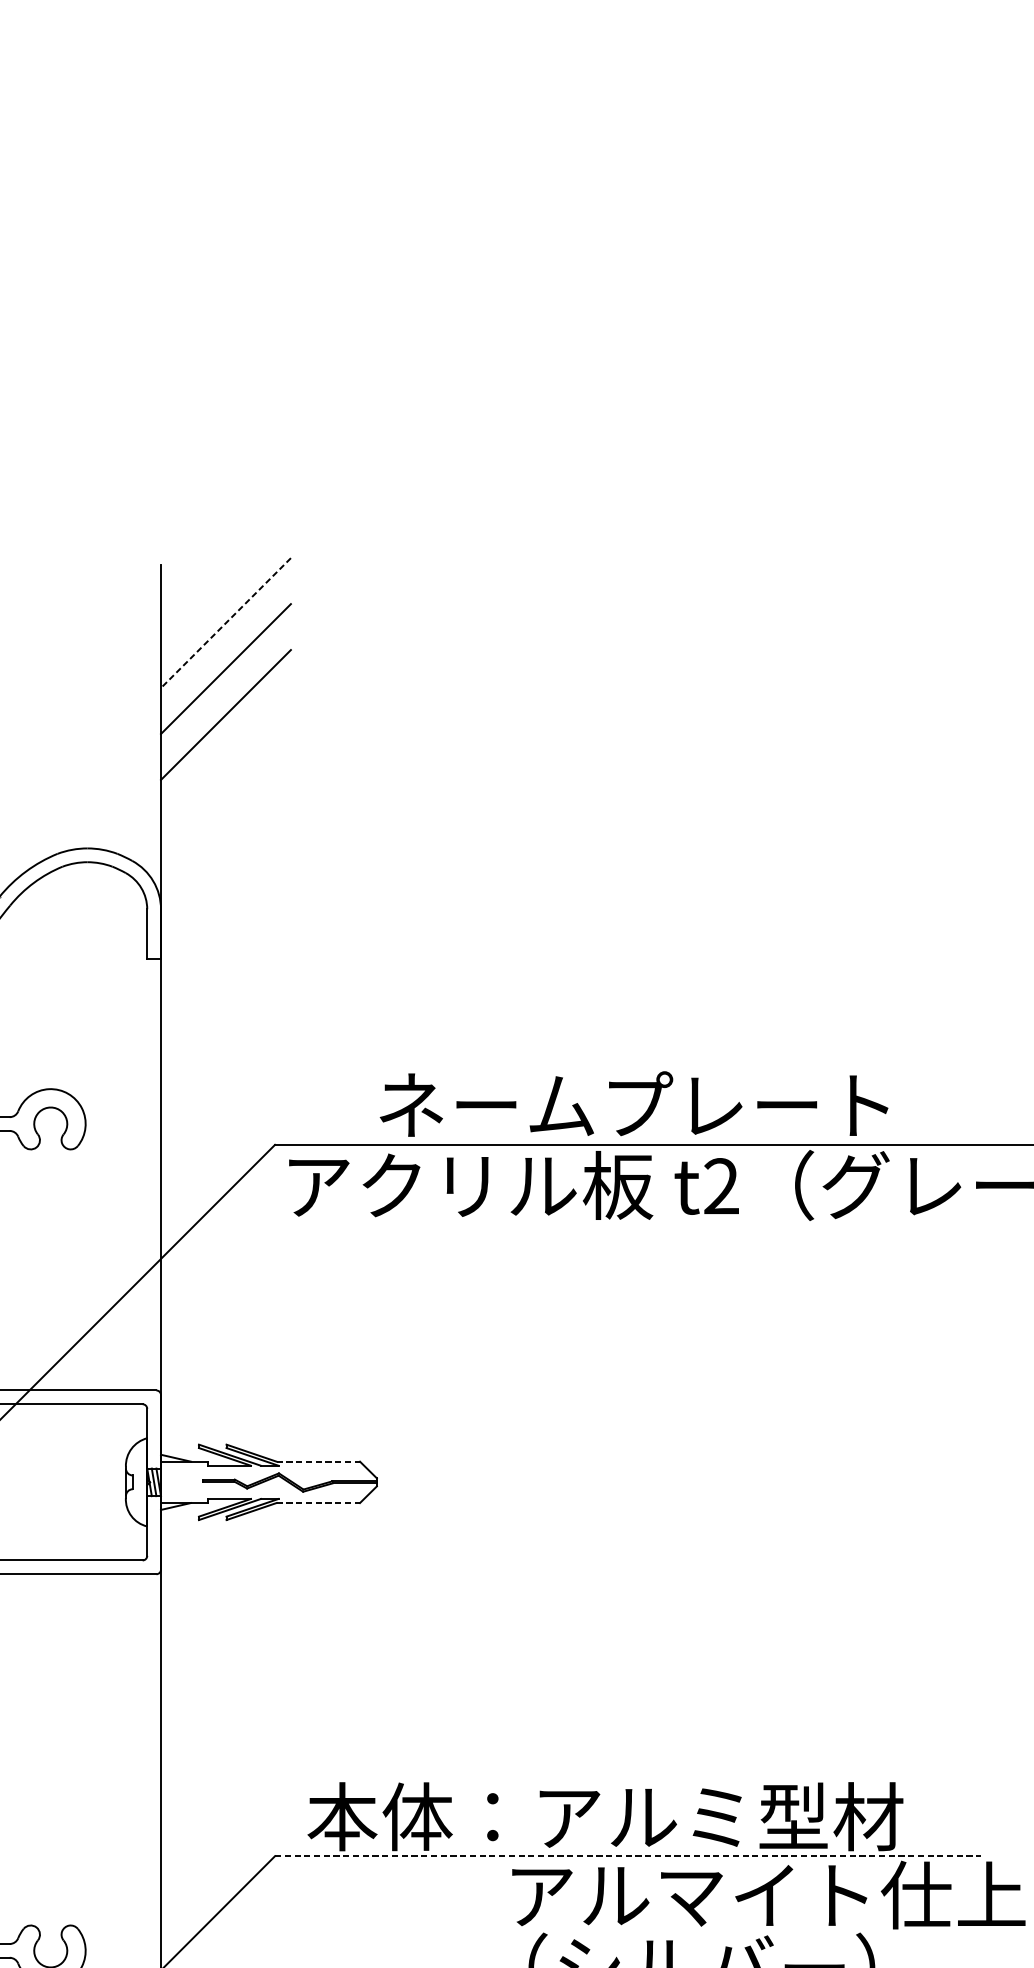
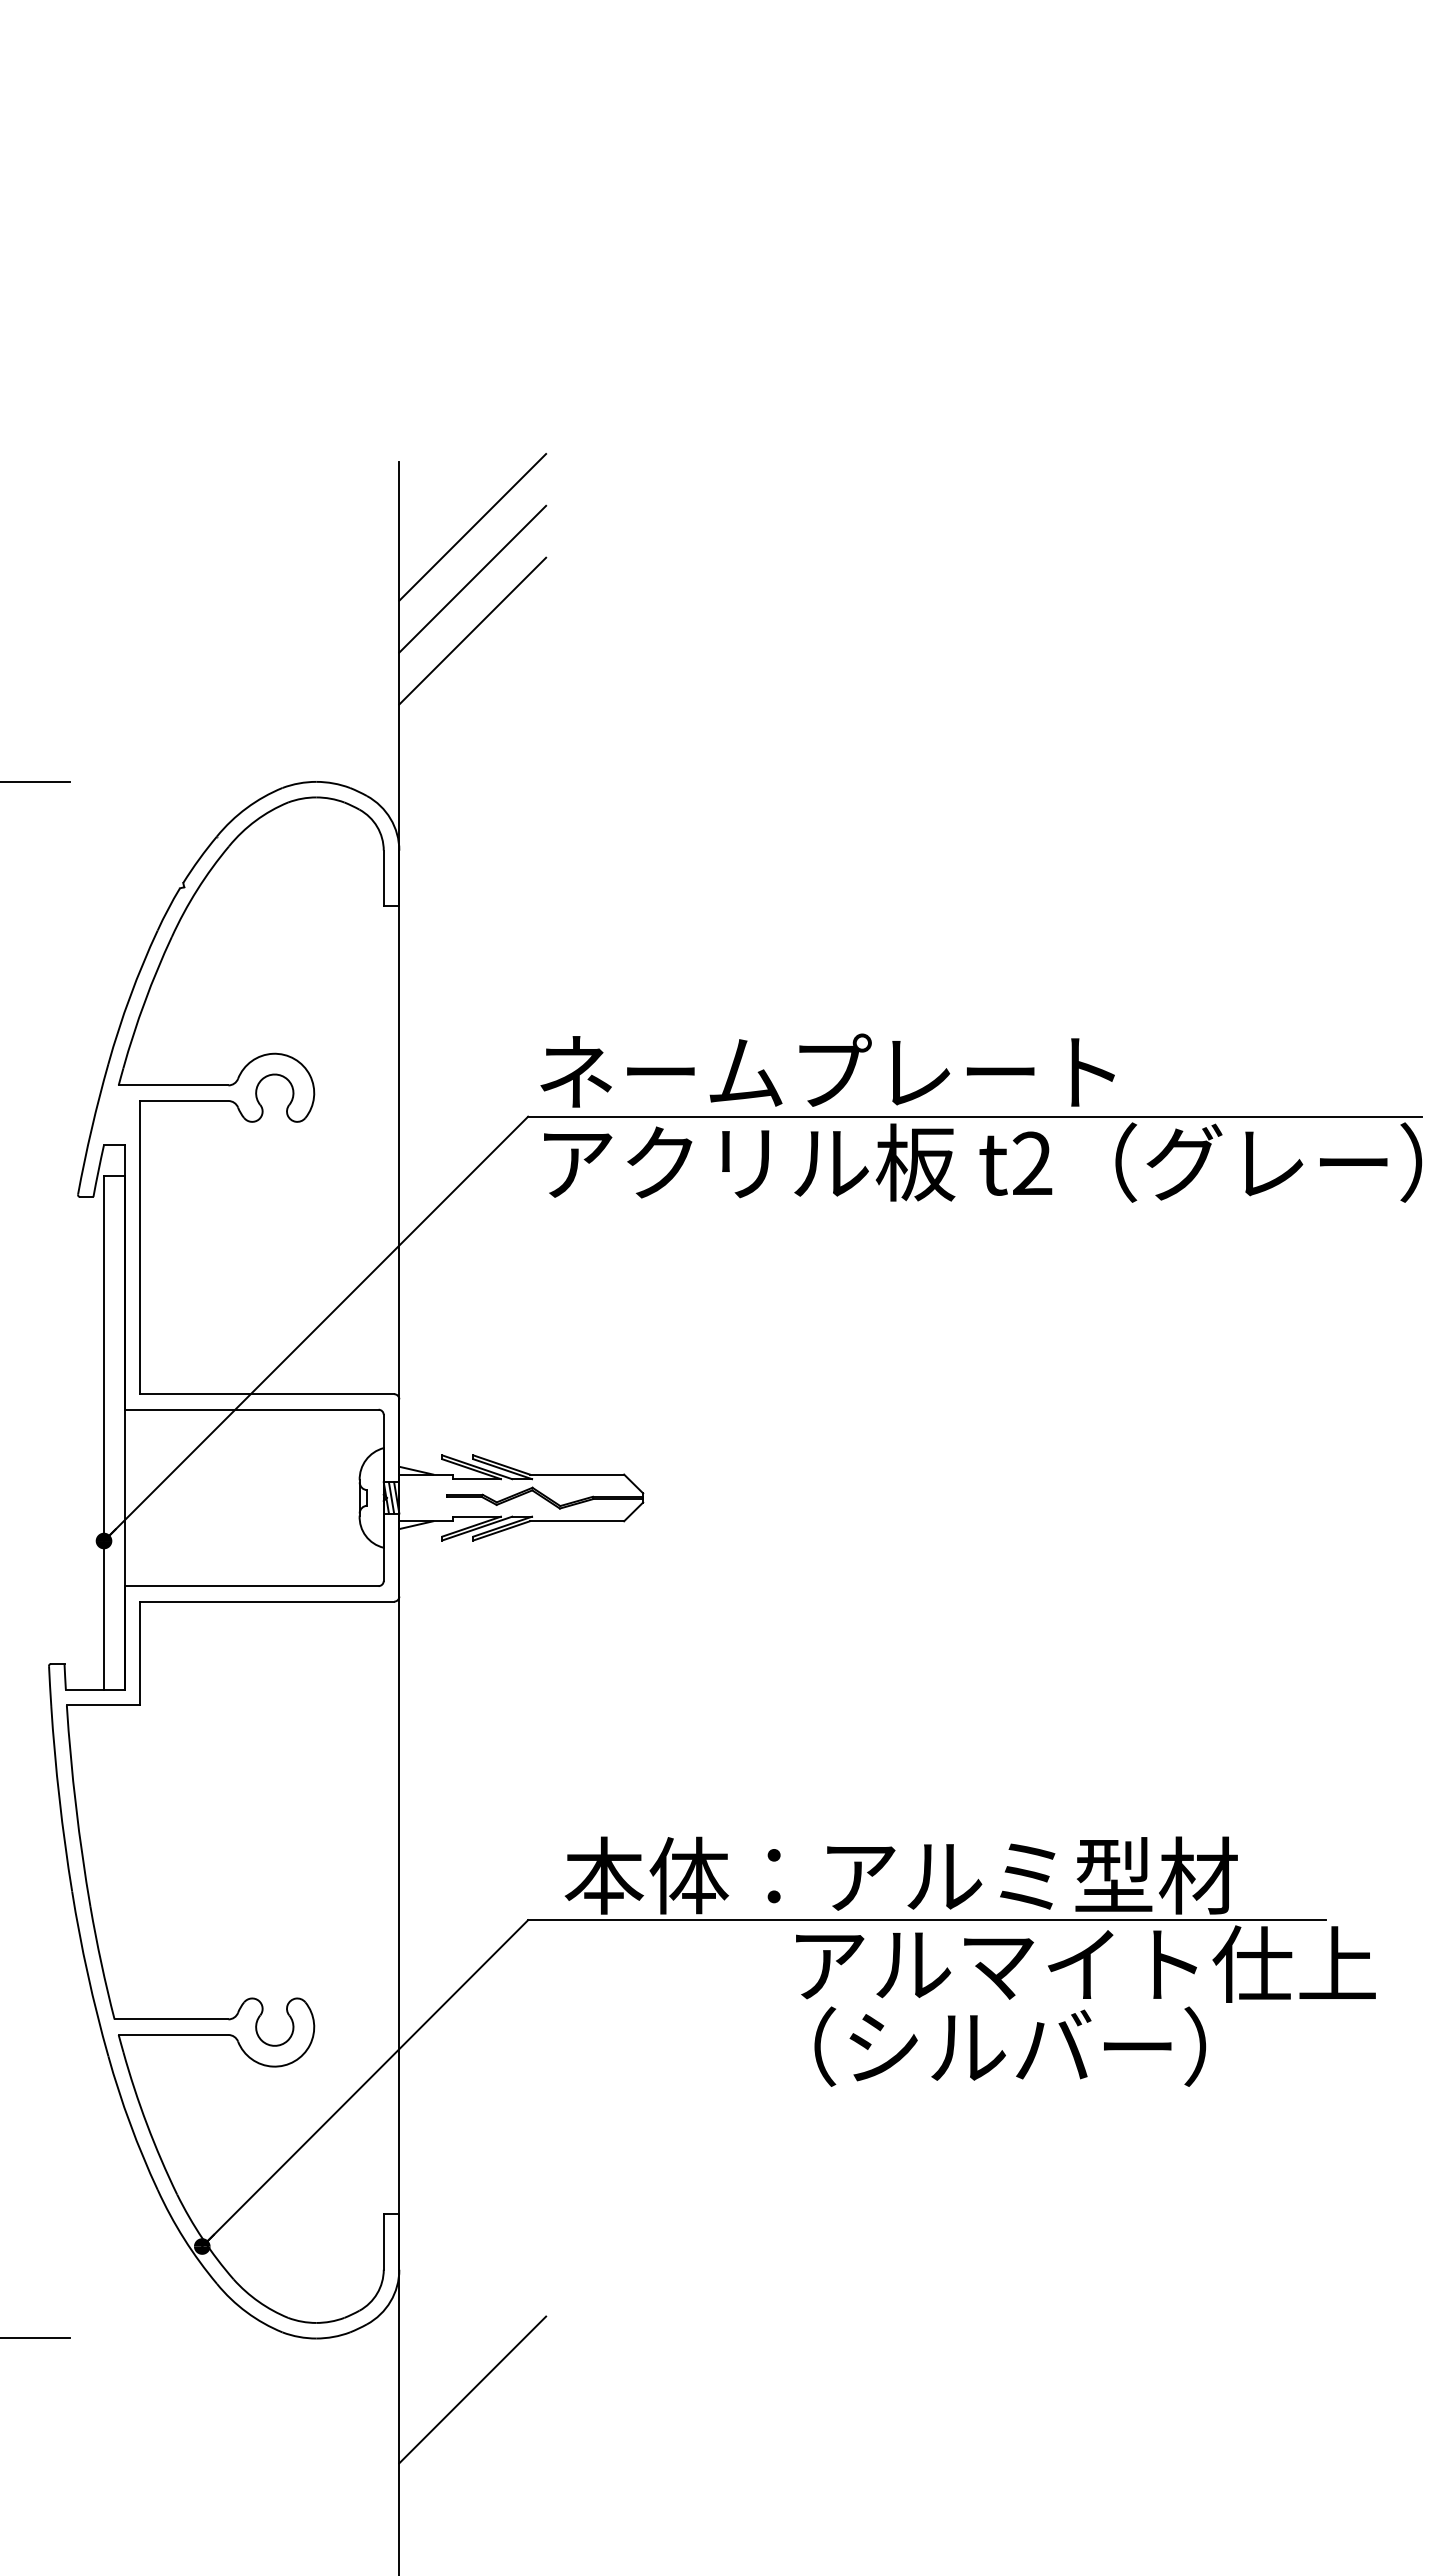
line: (225, 623) -> (472, 527), dashed -> solid
text: (633, 1103) -> (827, 1070), moved
line: (318, 1461) -> (577, 1474), dashed -> solid
line: (318, 1503) -> (577, 1521), dashed -> solid
line: (627, 1856) -> (926, 1920), dashed -> solid

